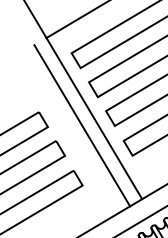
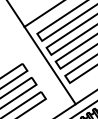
line: (80, 125) -> (43, 69), removed

